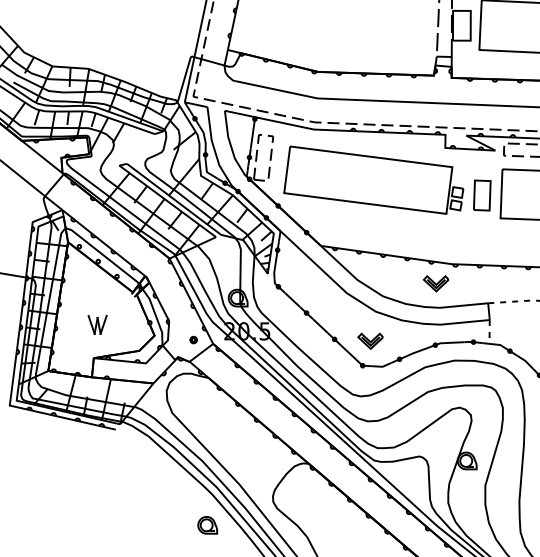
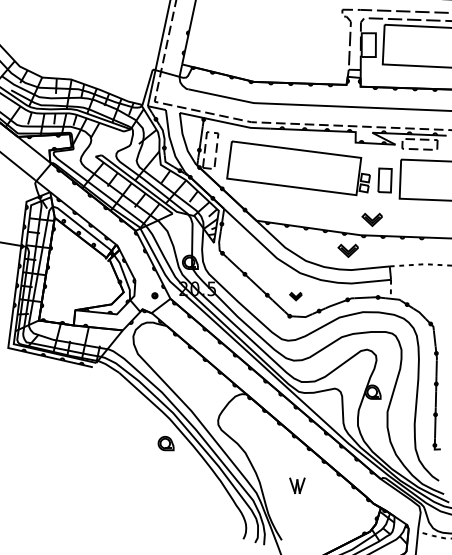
part: (465, 244) -> (371, 219), added
part: (97, 324) -> (78, 283), removed
part: (369, 340) -> (295, 296), size x0.6

